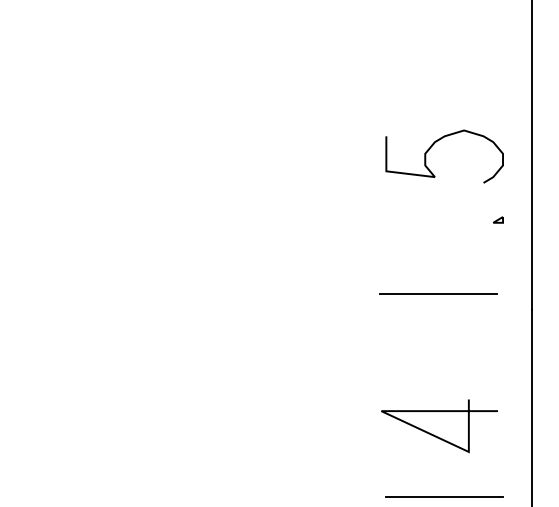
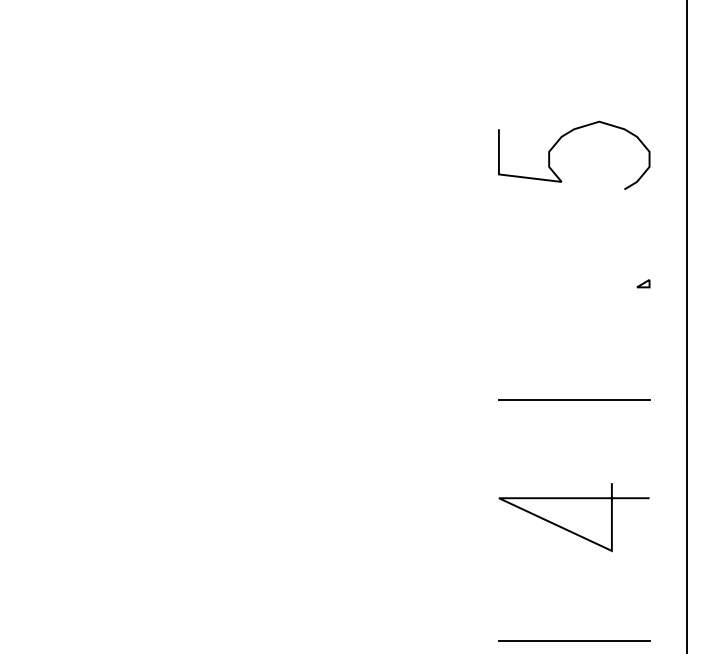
curve: (433, 145) -> (559, 141), moved
line: (438, 293) -> (573, 399), moved
line: (434, 434) -> (567, 528), moved

